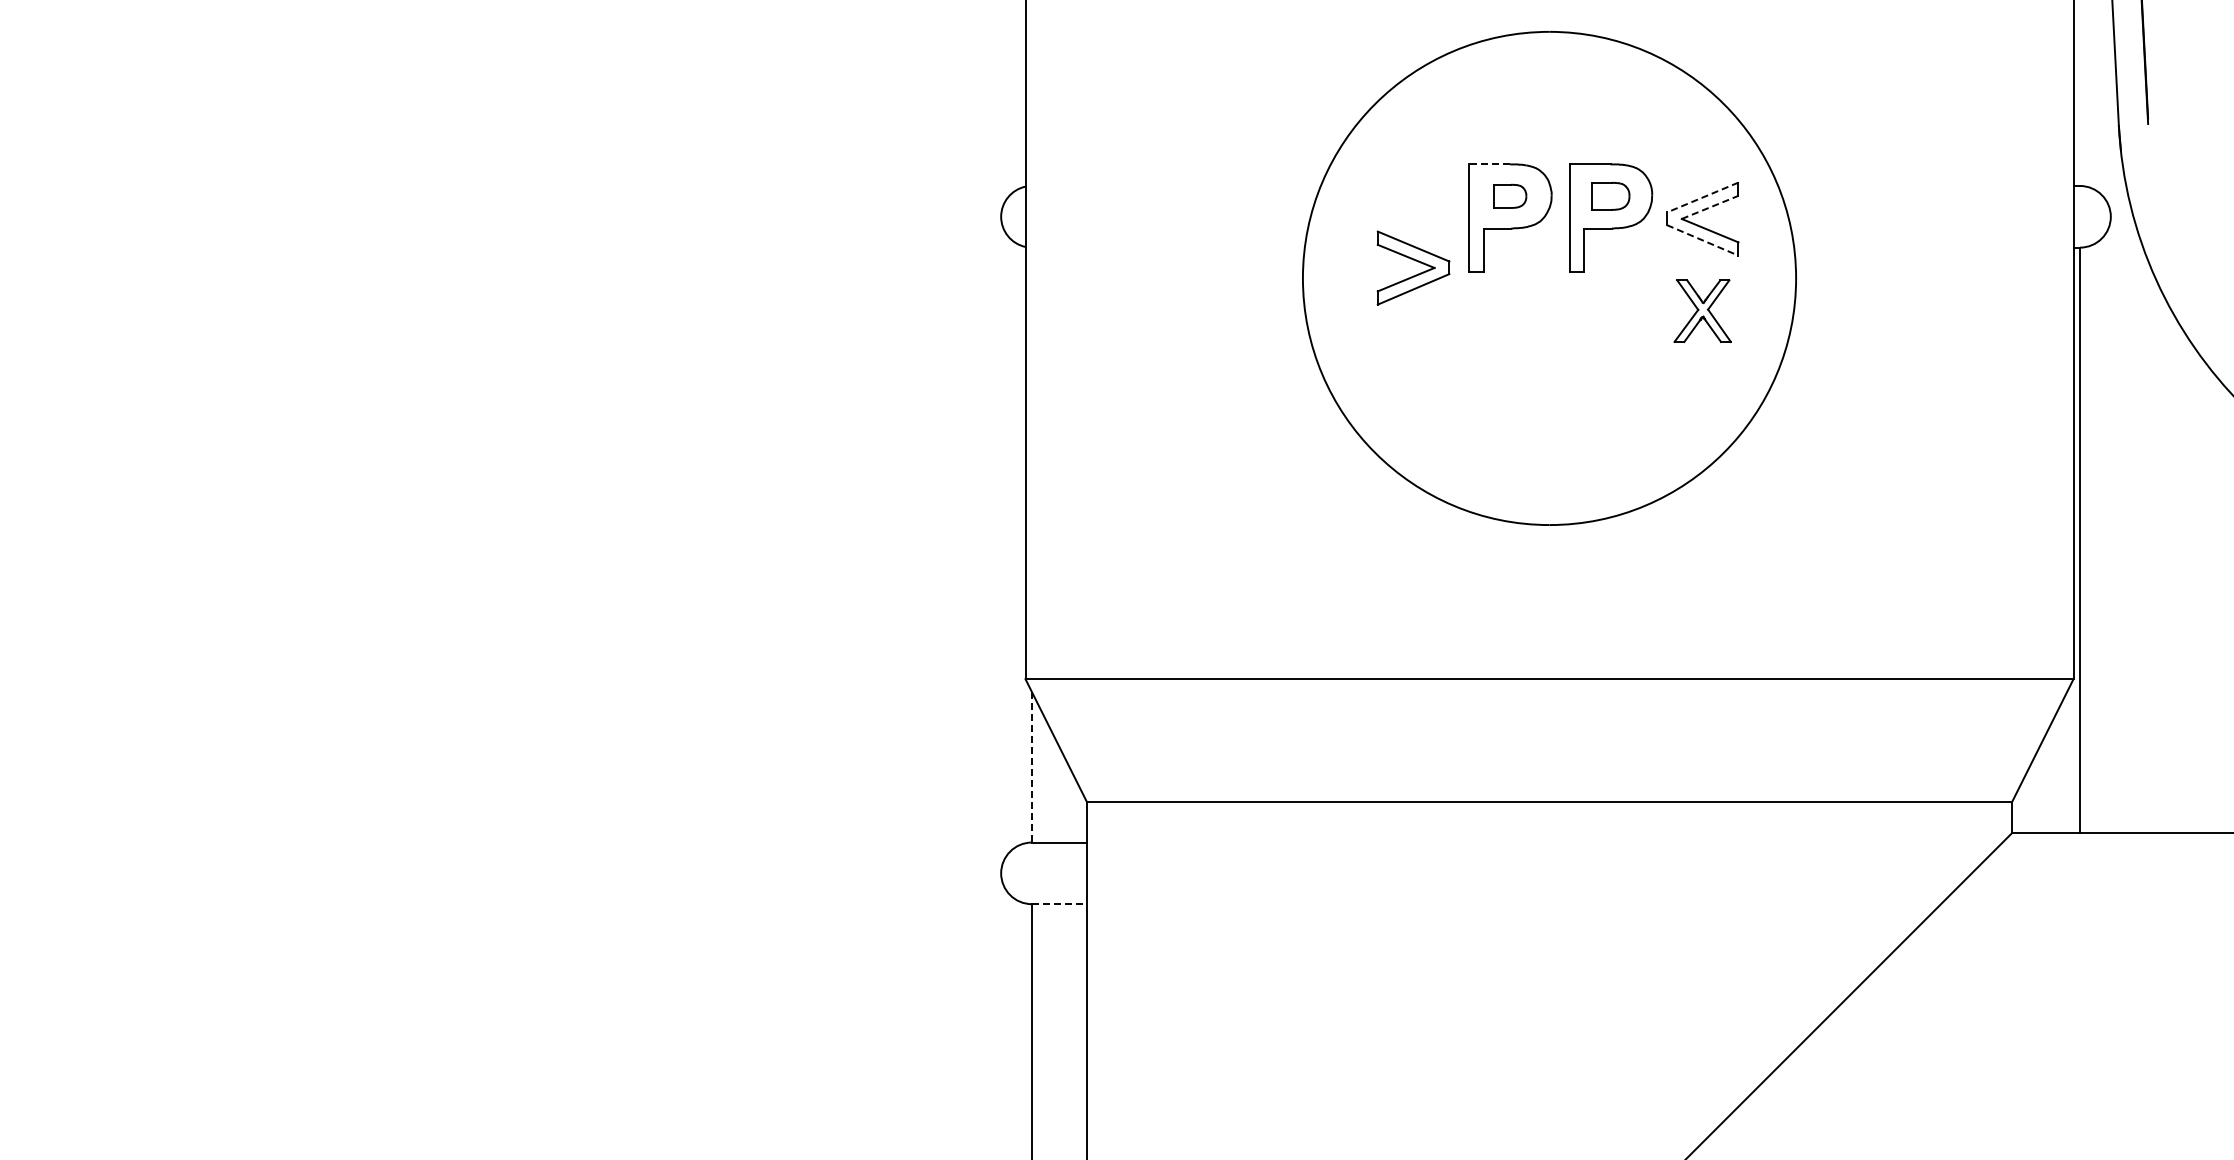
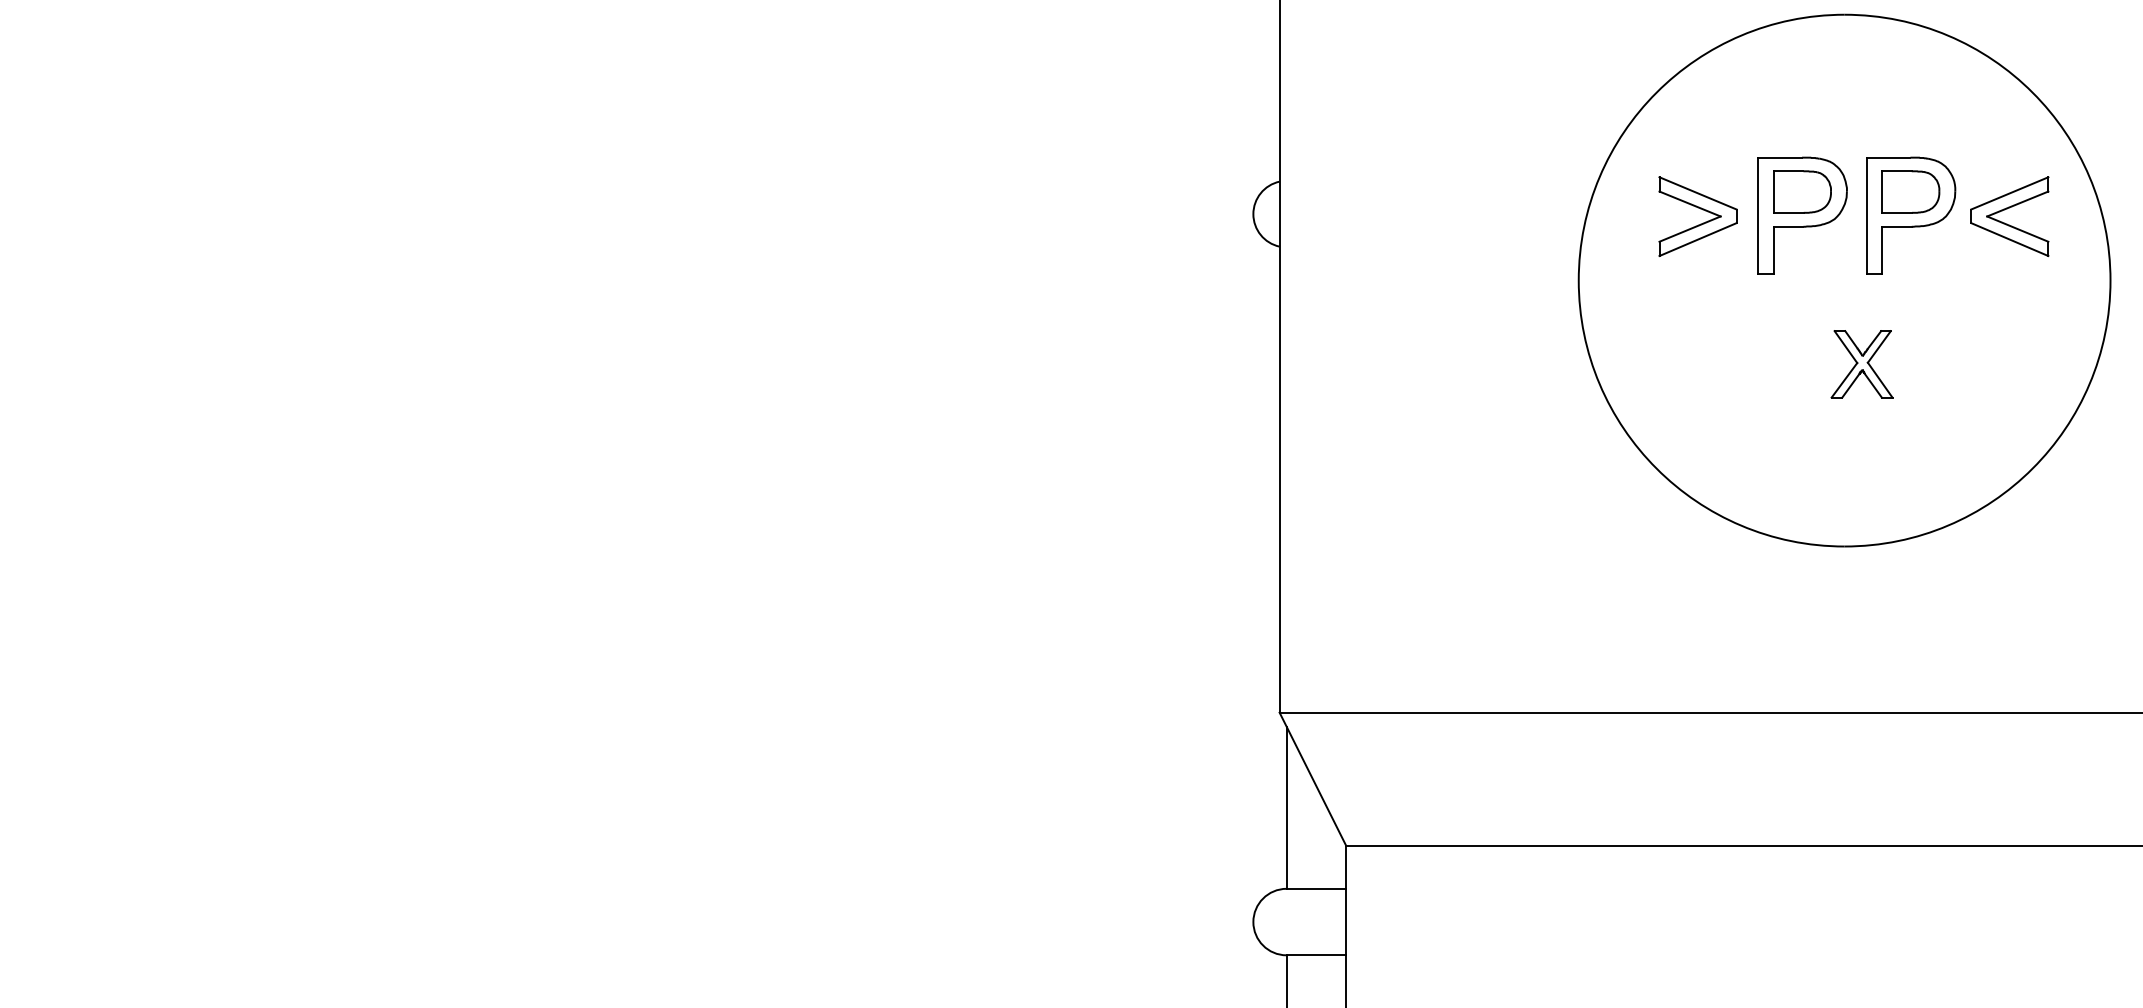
line: (1489, 164) -> (1779, 157), dashed -> solid
part: (1510, 196) -> (1802, 192), size x1.67
part: (1610, 196) -> (1910, 192), size x1.43
line: (1702, 197) -> (2009, 193), dashed -> solid
line: (1710, 207) -> (2018, 204), dashed -> solid
line: (1702, 240) -> (2009, 239), dashed -> solid
part: (1415, 261) -> (1700, 209), moved
part: (1702, 310) -> (1861, 363), moved
line: (1031, 767) -> (1286, 807), dashed -> solid
line: (1059, 904) -> (1316, 955), dashed -> solid

